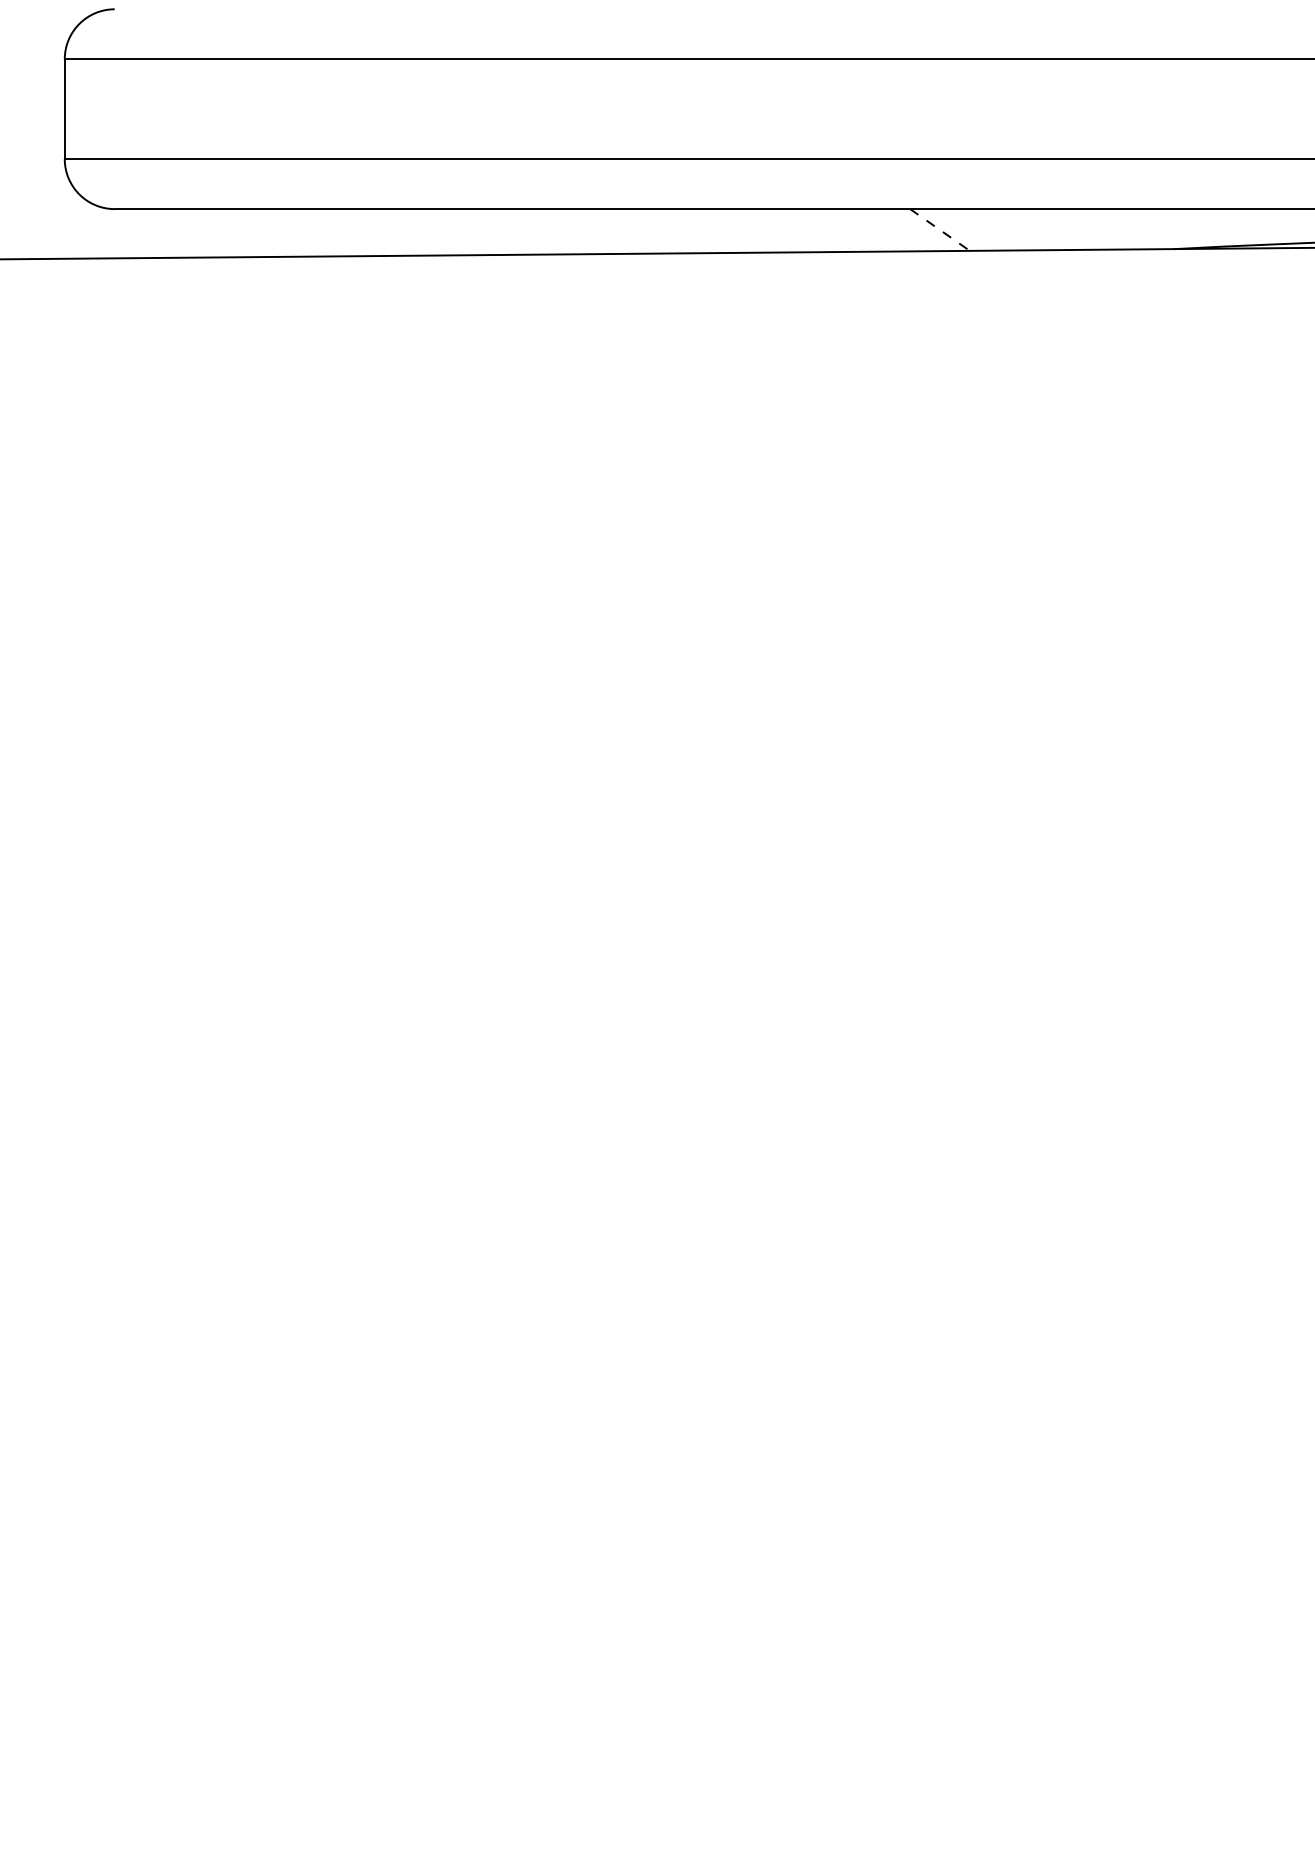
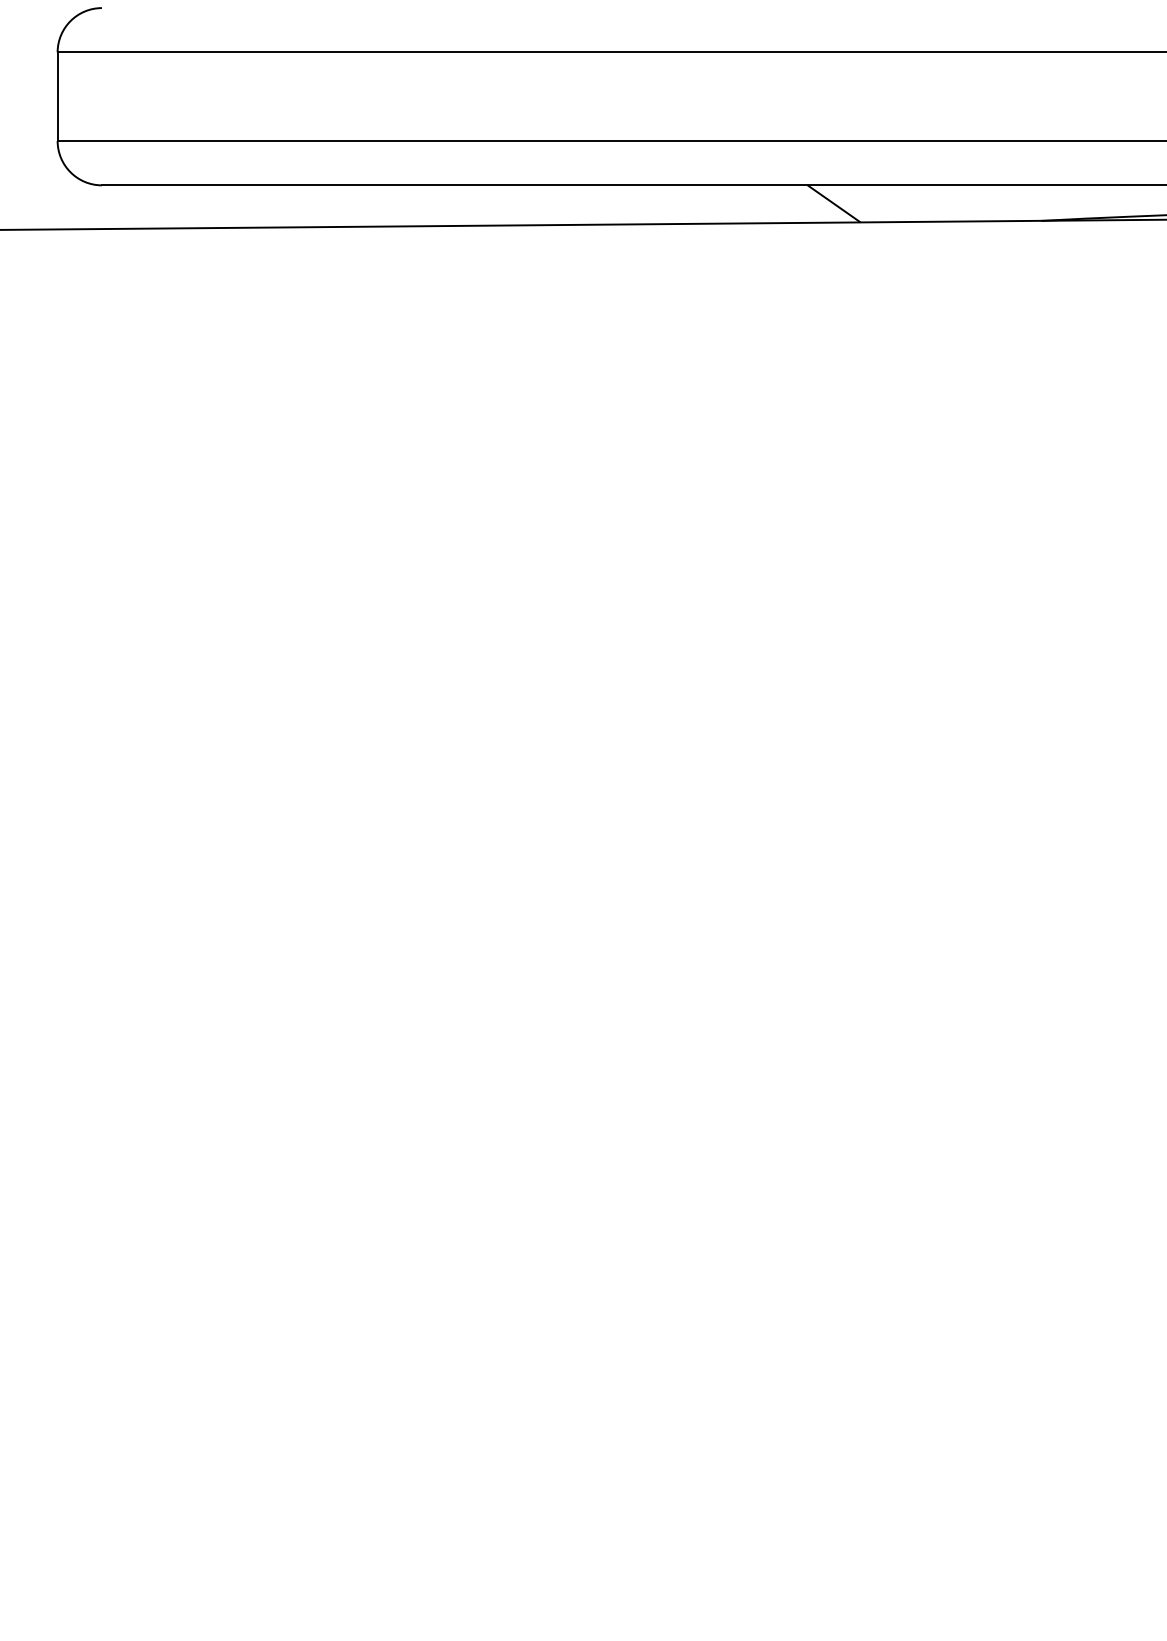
line: (940, 230) -> (834, 204), dashed -> solid

